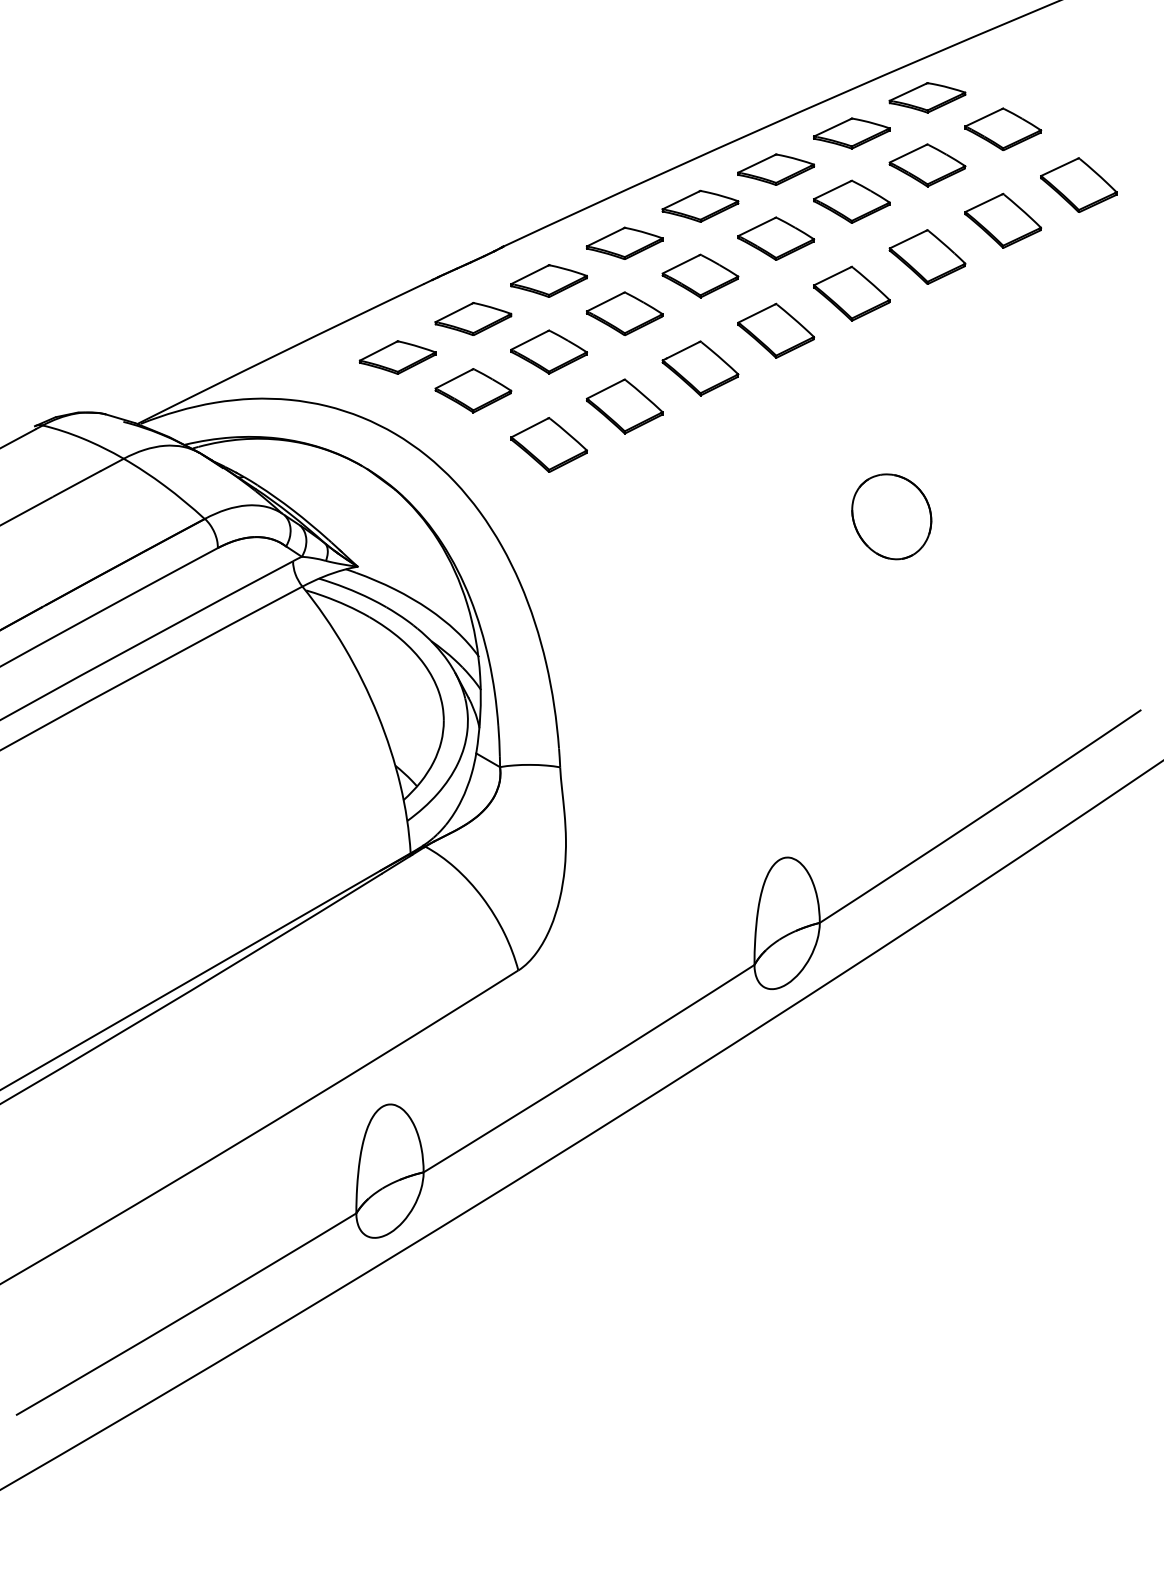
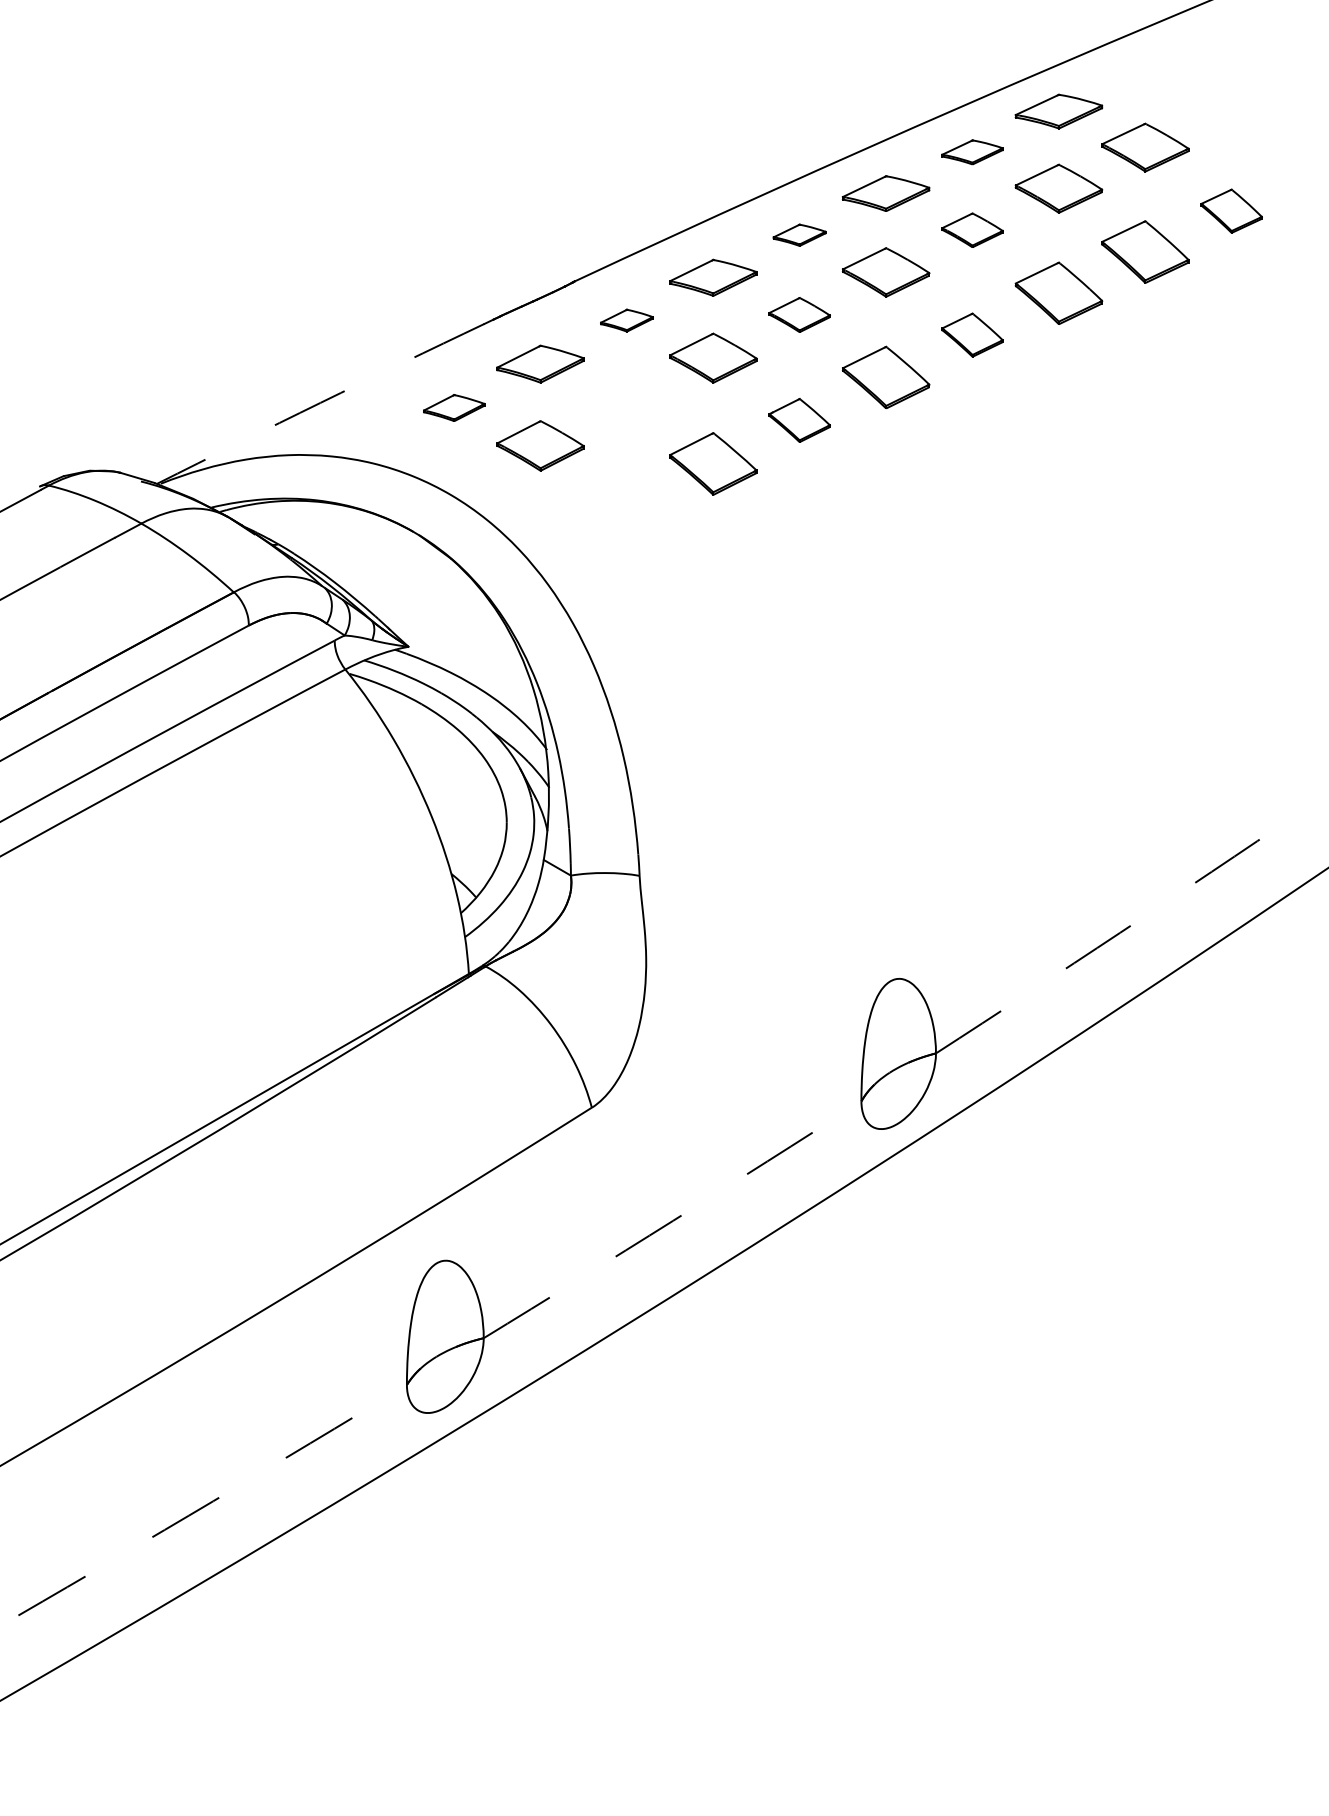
part: (851, 133) -> (972, 152), size x0.7
part: (1078, 184) -> (1231, 210), size x0.7
part: (851, 202) -> (972, 230), size x0.7
part: (700, 205) -> (799, 234), size x0.6
part: (700, 275) -> (799, 314), size x0.7
part: (548, 280) -> (626, 320), size x0.6
part: (851, 293) -> (972, 334), size x0.7
part: (548, 351) -> (626, 401), removed
arc: (280, 352) -> (320, 402), solid -> dashed
part: (398, 357) -> (454, 407), size x0.7
part: (700, 368) -> (799, 420), size x0.7
part: (548, 444) -> (626, 507), removed
part: (892, 516) -> (1018, 589), removed
arc: (981, 816) -> (1120, 932), solid -> dashed
arc: (589, 1069) -> (673, 1220), solid -> dashed
arc: (186, 1315) -> (213, 1501), solid -> dashed

